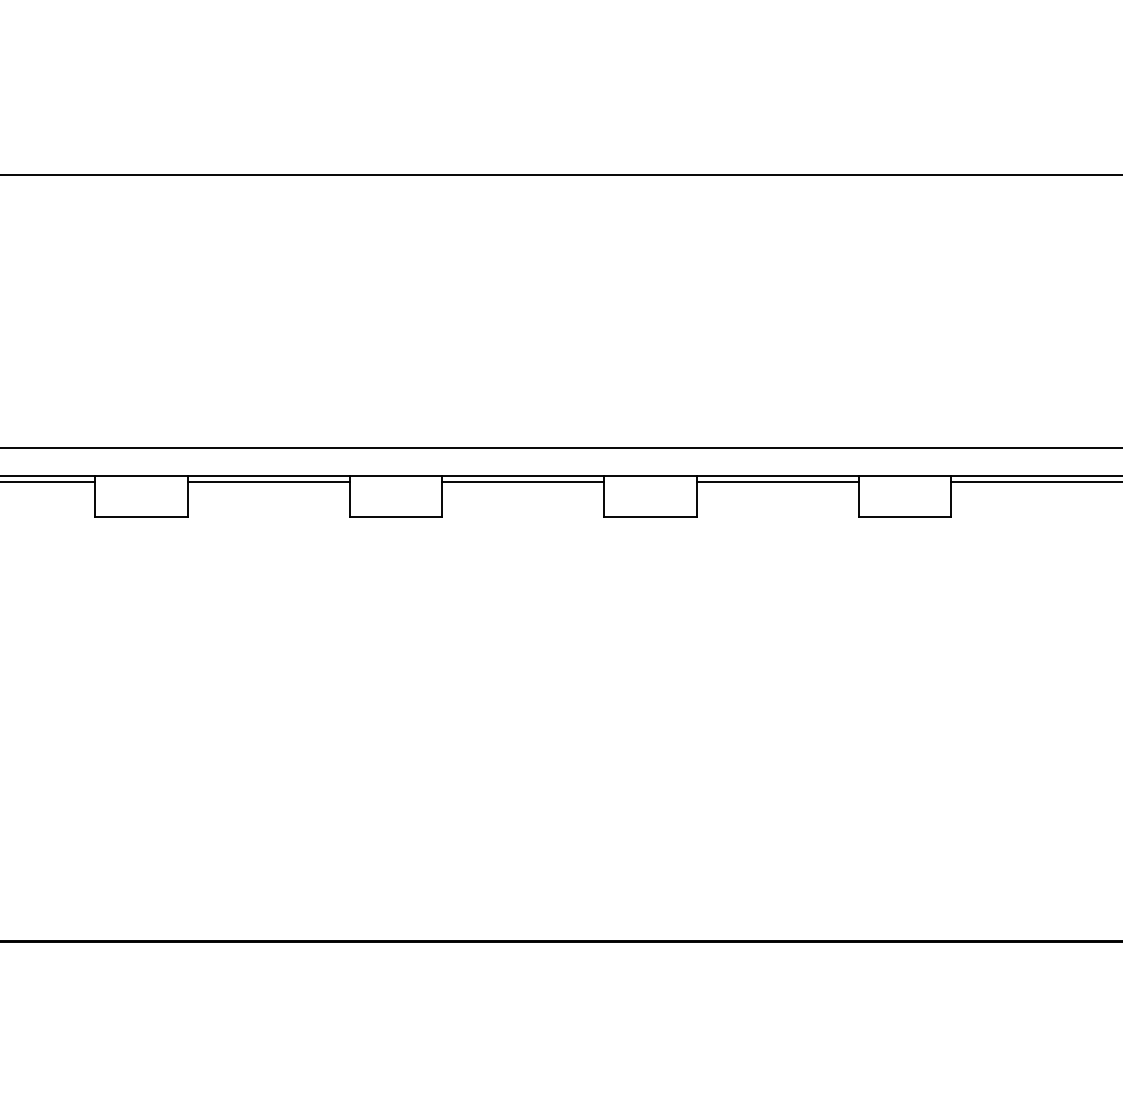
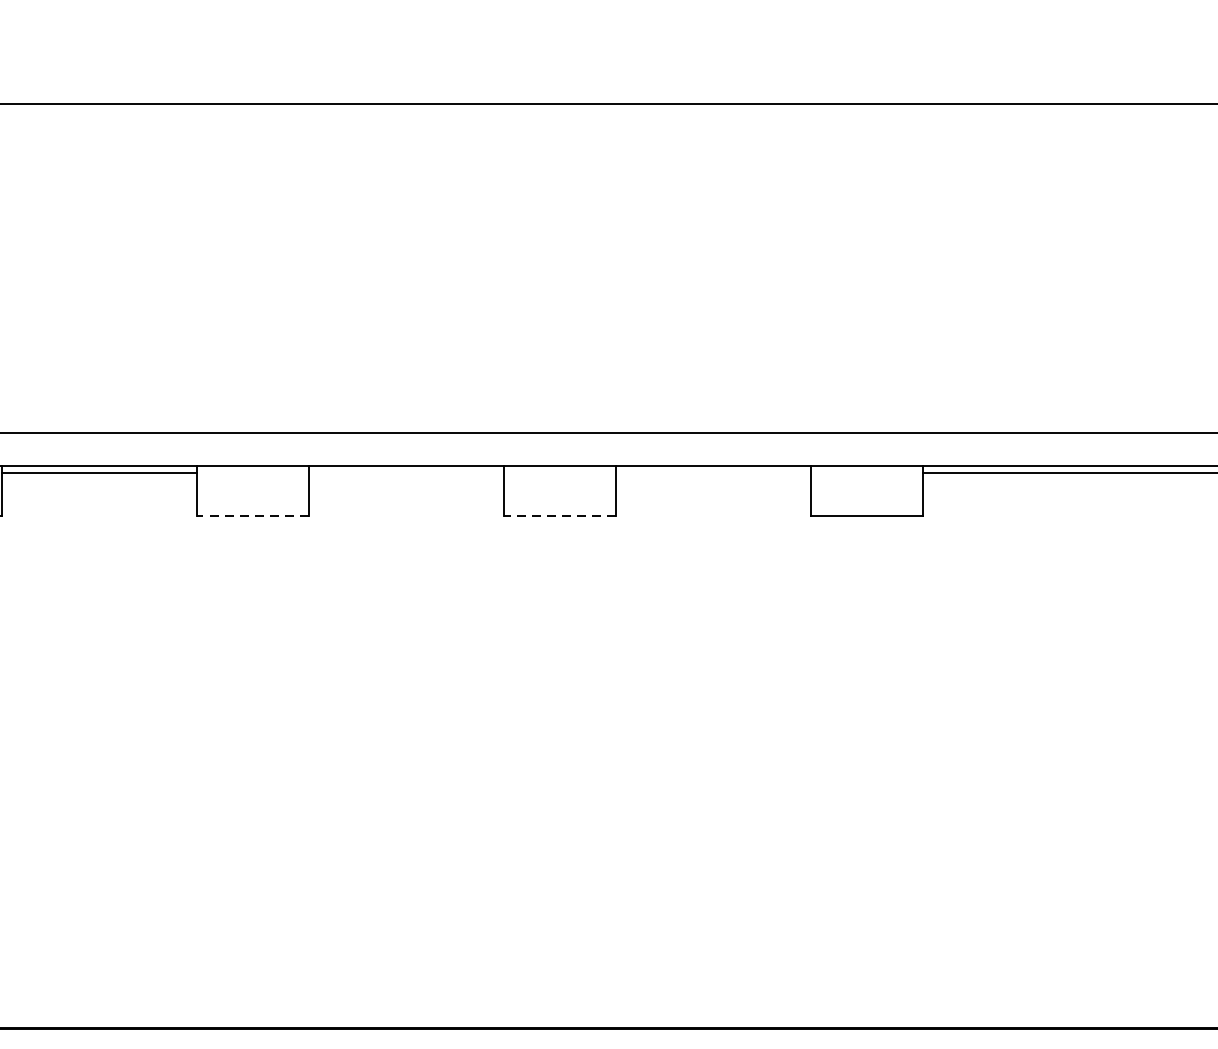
line: (523, 481) -> (406, 473), removed
line: (777, 481) -> (713, 473), removed
line: (395, 516) -> (252, 515), solid -> dashed
line: (649, 516) -> (558, 515), solid -> dashed

